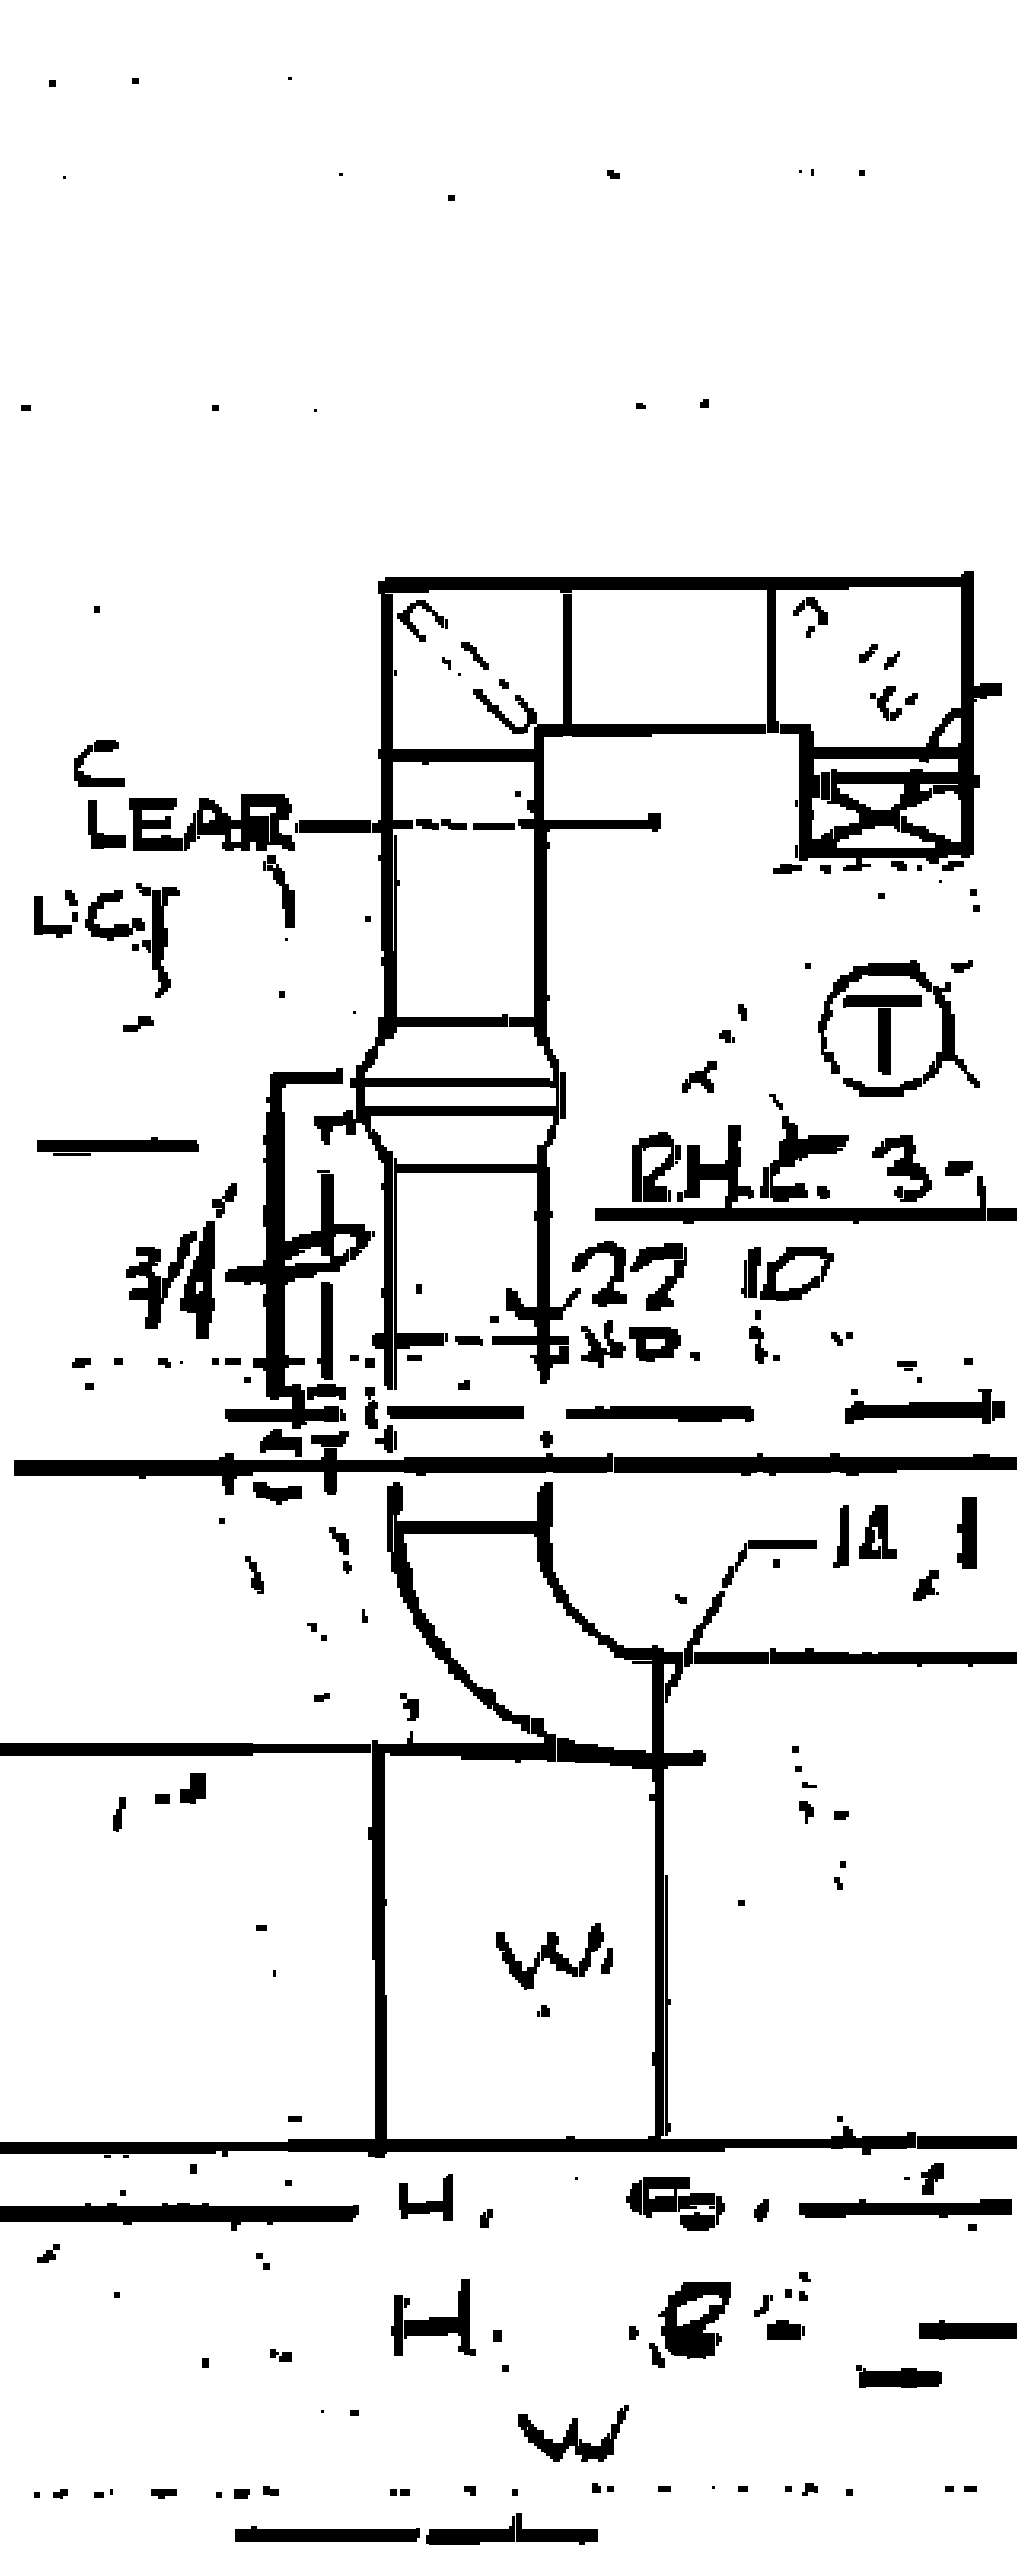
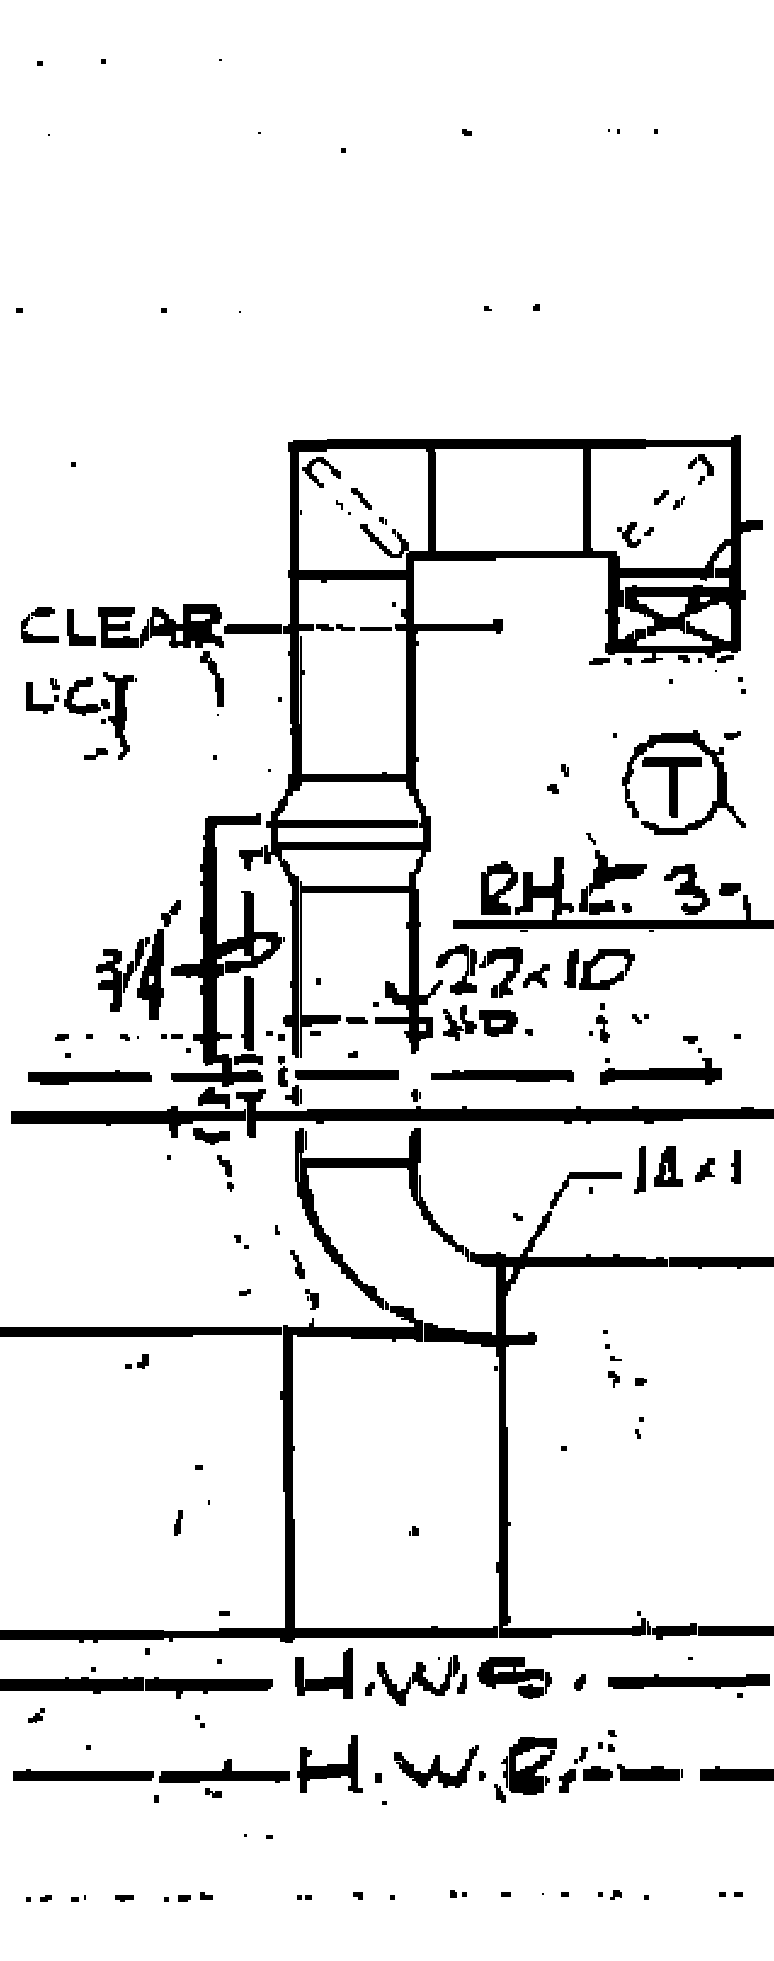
part: (815, 611) -> (705, 465), moved
part: (893, 703) -> (635, 535), moved
part: (99, 751) -> (39, 616), moved
part: (138, 1023) -> (96, 753), moved
part: (699, 1076) -> (536, 975), moved
part: (117, 1146) -> (89, 1077), moved
part: (758, 1336) -> (603, 1022), moved
part: (924, 1406) -> (661, 1071), moved
part: (967, 1533) -> (736, 1167), size x0.62
part: (340, 1550) -> (225, 1173), moved
part: (254, 1574) -> (297, 1264), moved
part: (925, 1585) -> (704, 1169), moved
part: (180, 1787) -> (137, 1360), size x0.62
part: (119, 1814) -> (178, 1522), moved
part: (554, 1956) -> (422, 1680), moved
part: (932, 2178) -> (567, 1781), moved
part: (425, 2197) -> (323, 1672), size x1.43
part: (898, 2376) -> (649, 1772), moved
part: (573, 2433) -> (436, 1766), moved
part: (416, 2528) -> (151, 1771), moved

